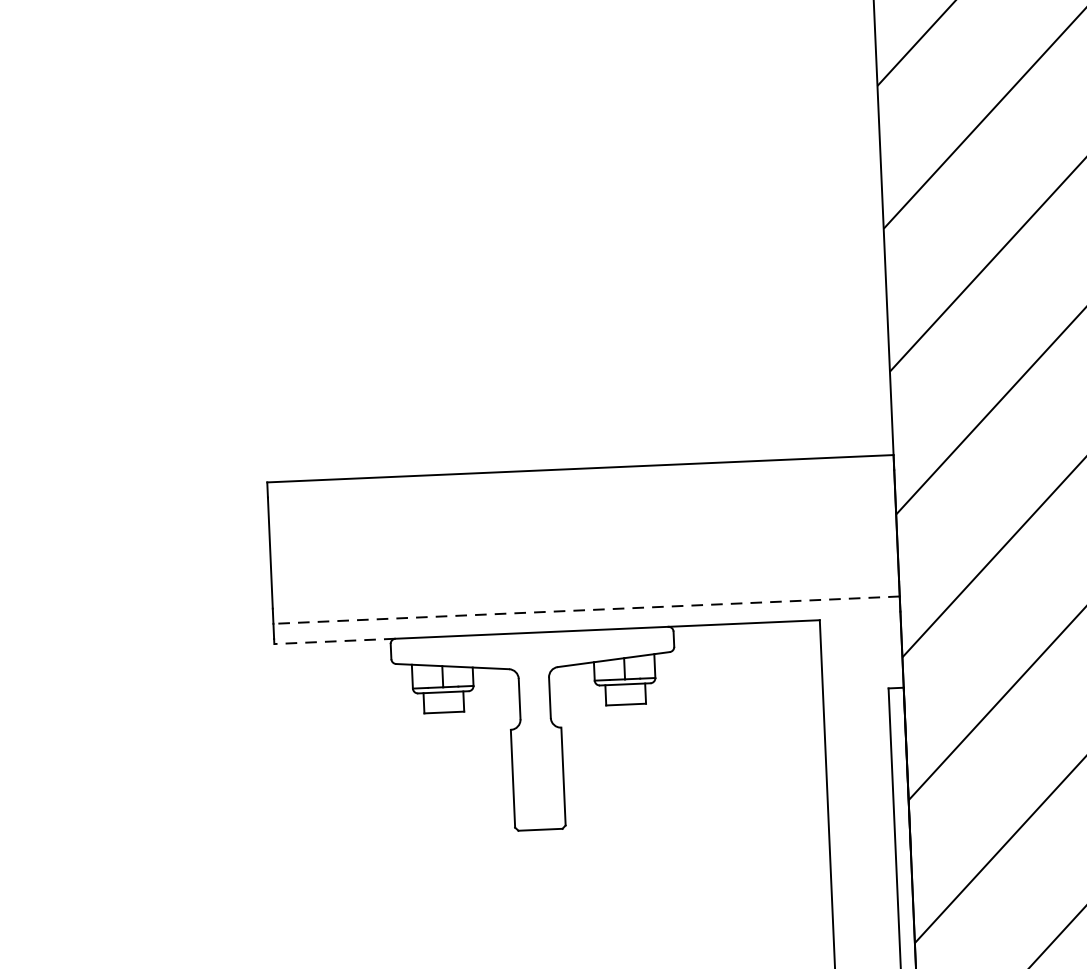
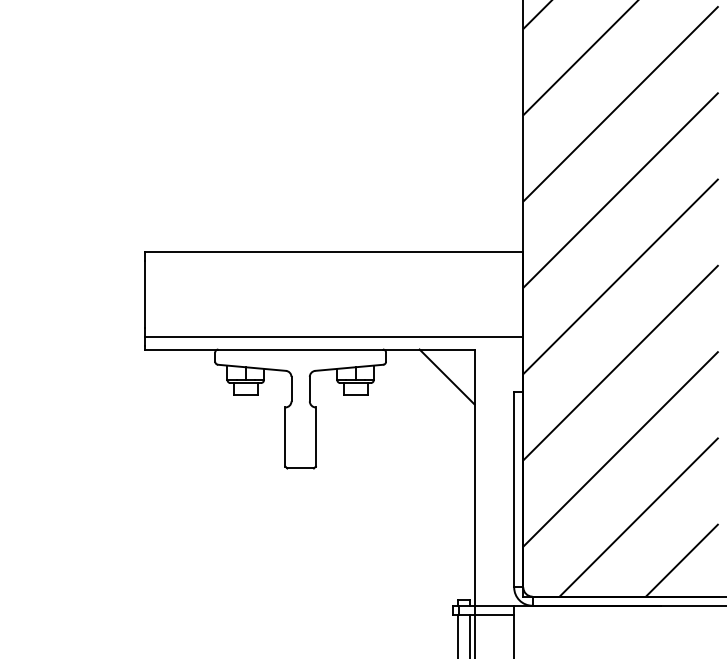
line: (585, 610) -> (333, 337), dashed -> solid
line: (334, 641) -> (181, 349), dashed -> solid
line: (775, 666) -> (446, 376), added

